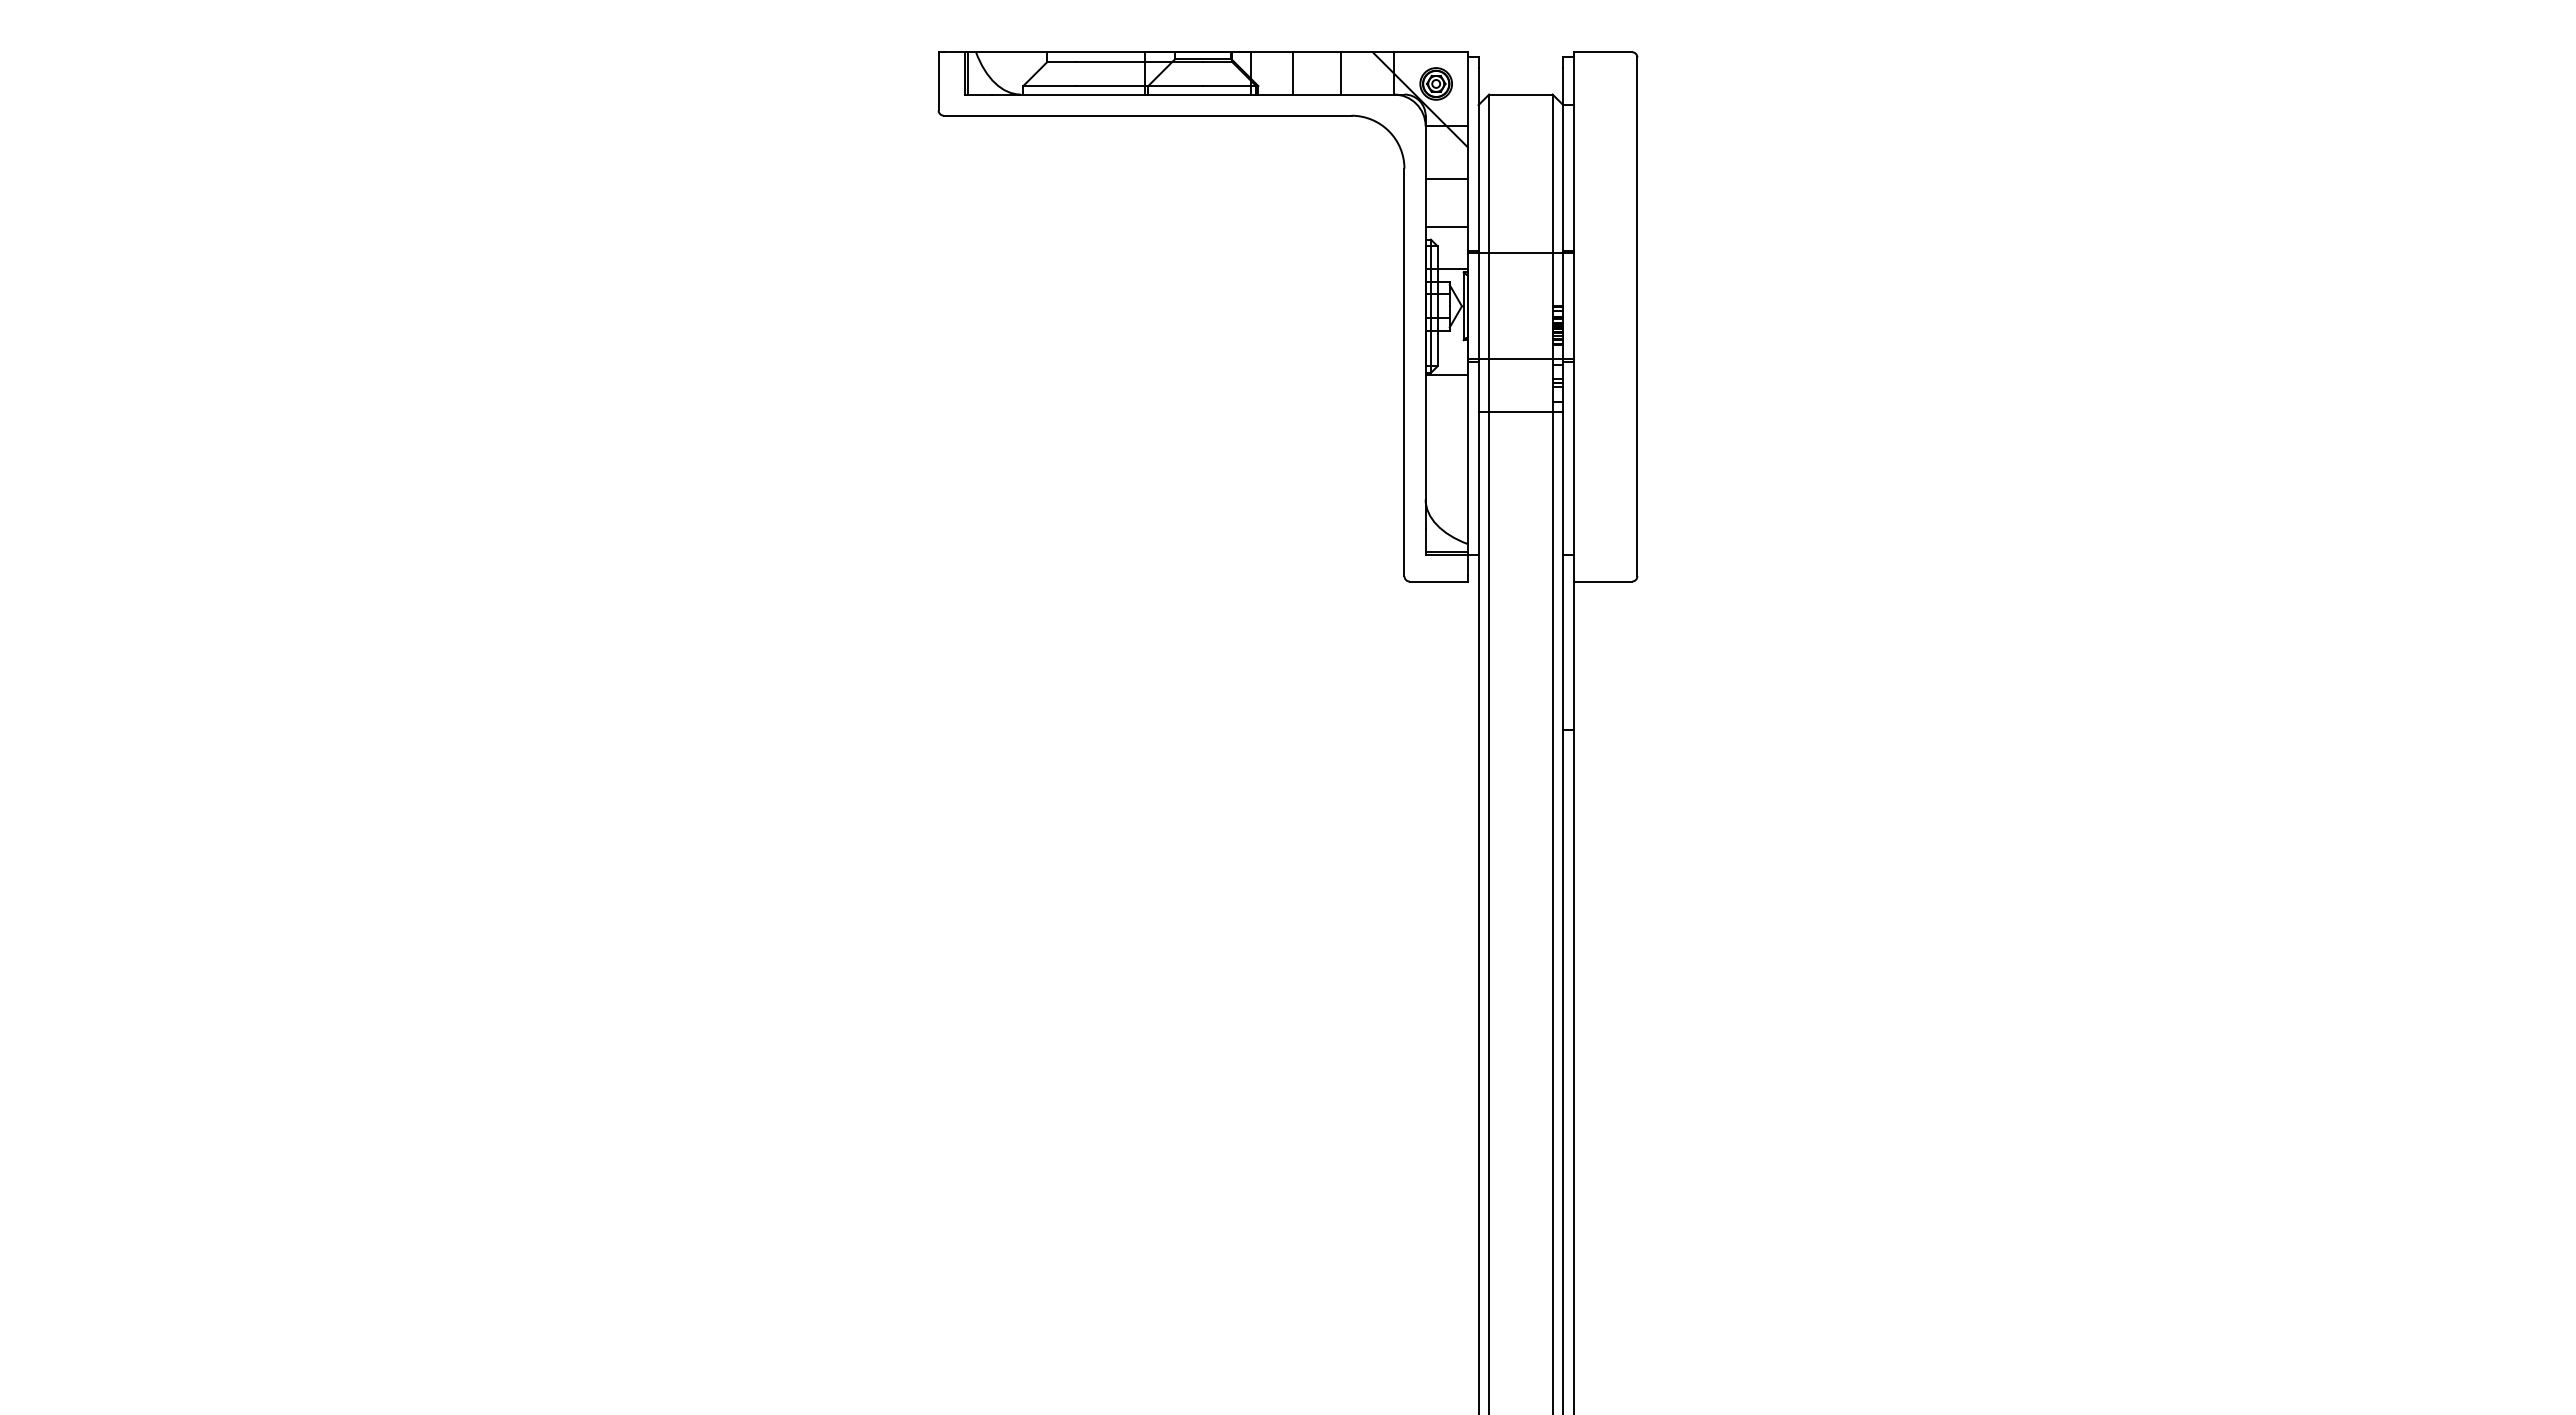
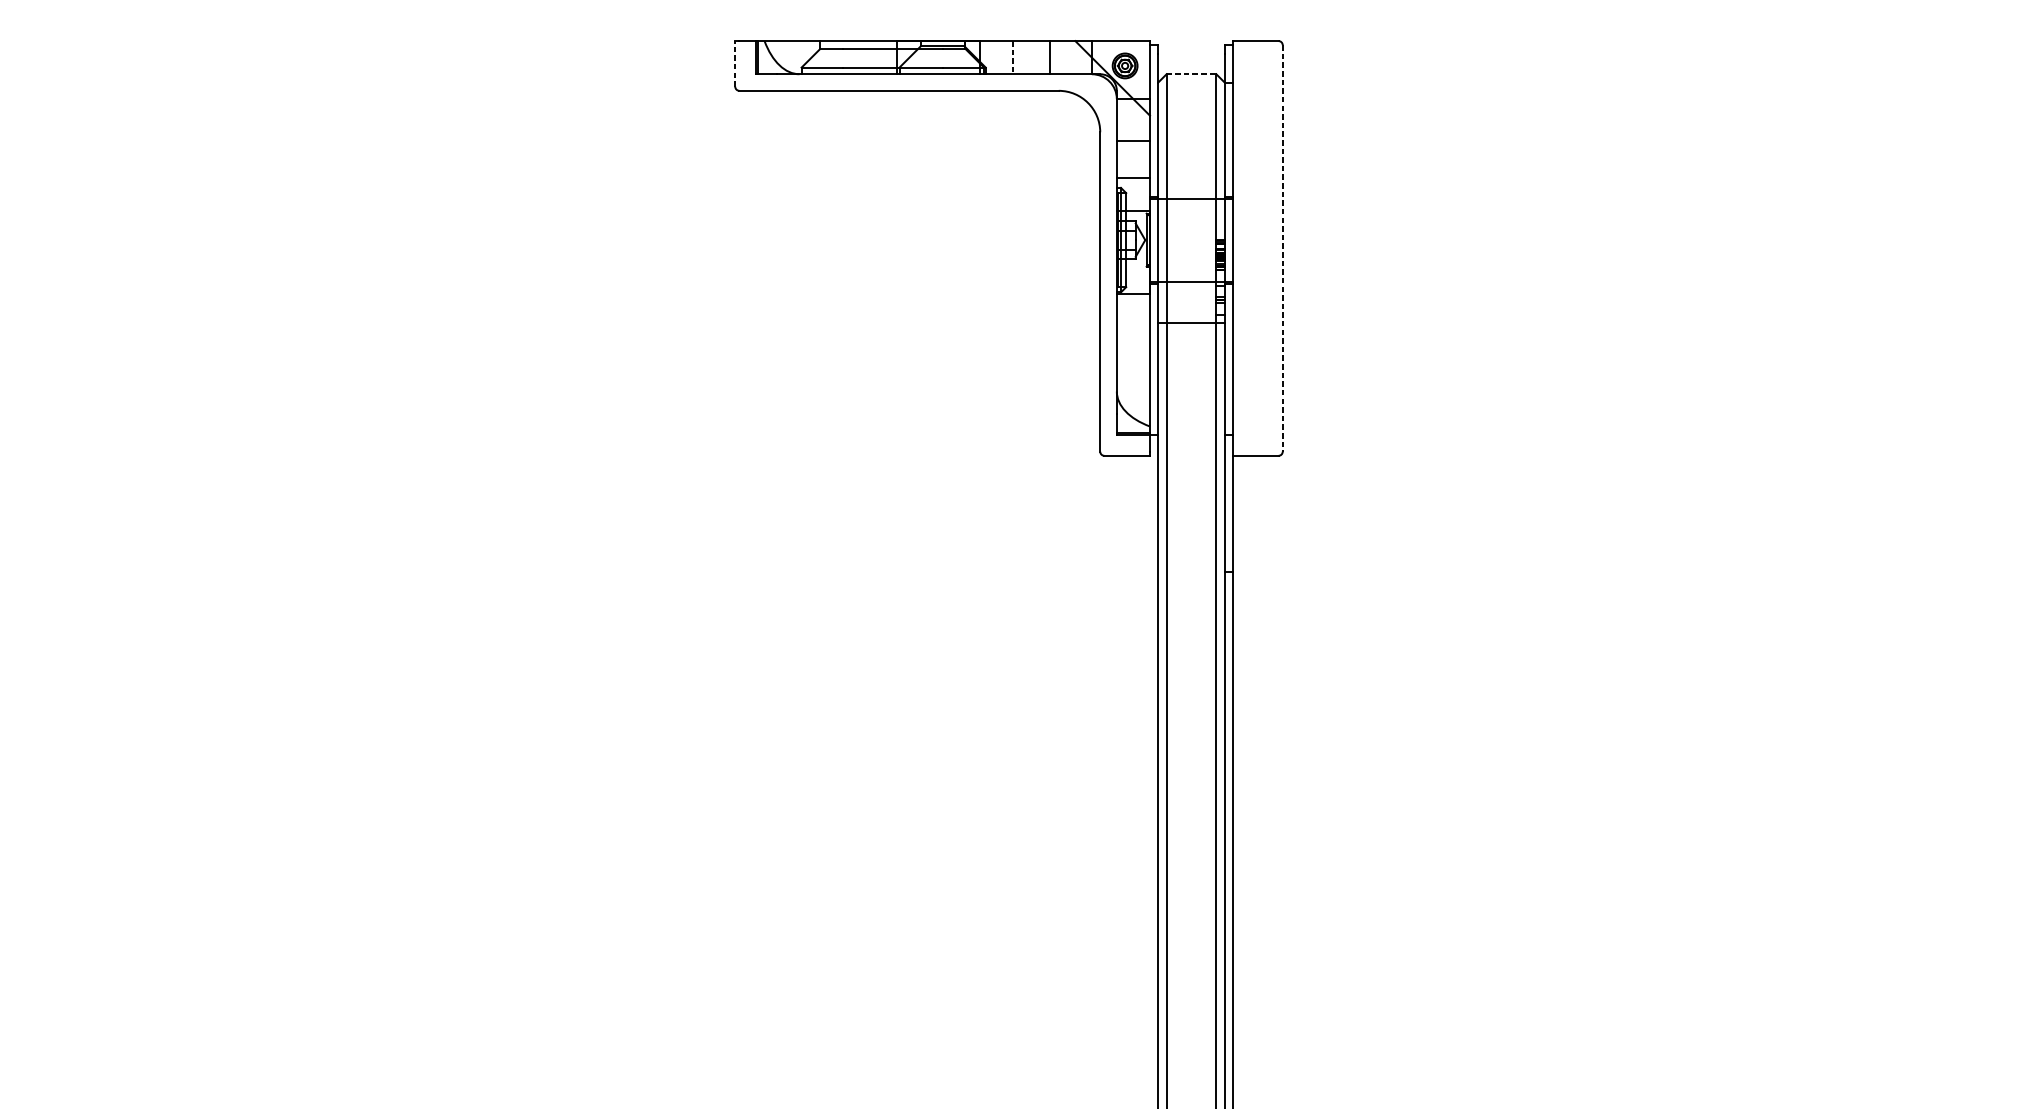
line: (1293, 73) -> (1013, 57), solid -> dashed
line: (938, 80) -> (735, 63), solid -> dashed
line: (1520, 94) -> (1191, 74), solid -> dashed
line: (1637, 317) -> (1282, 248), solid -> dashed

